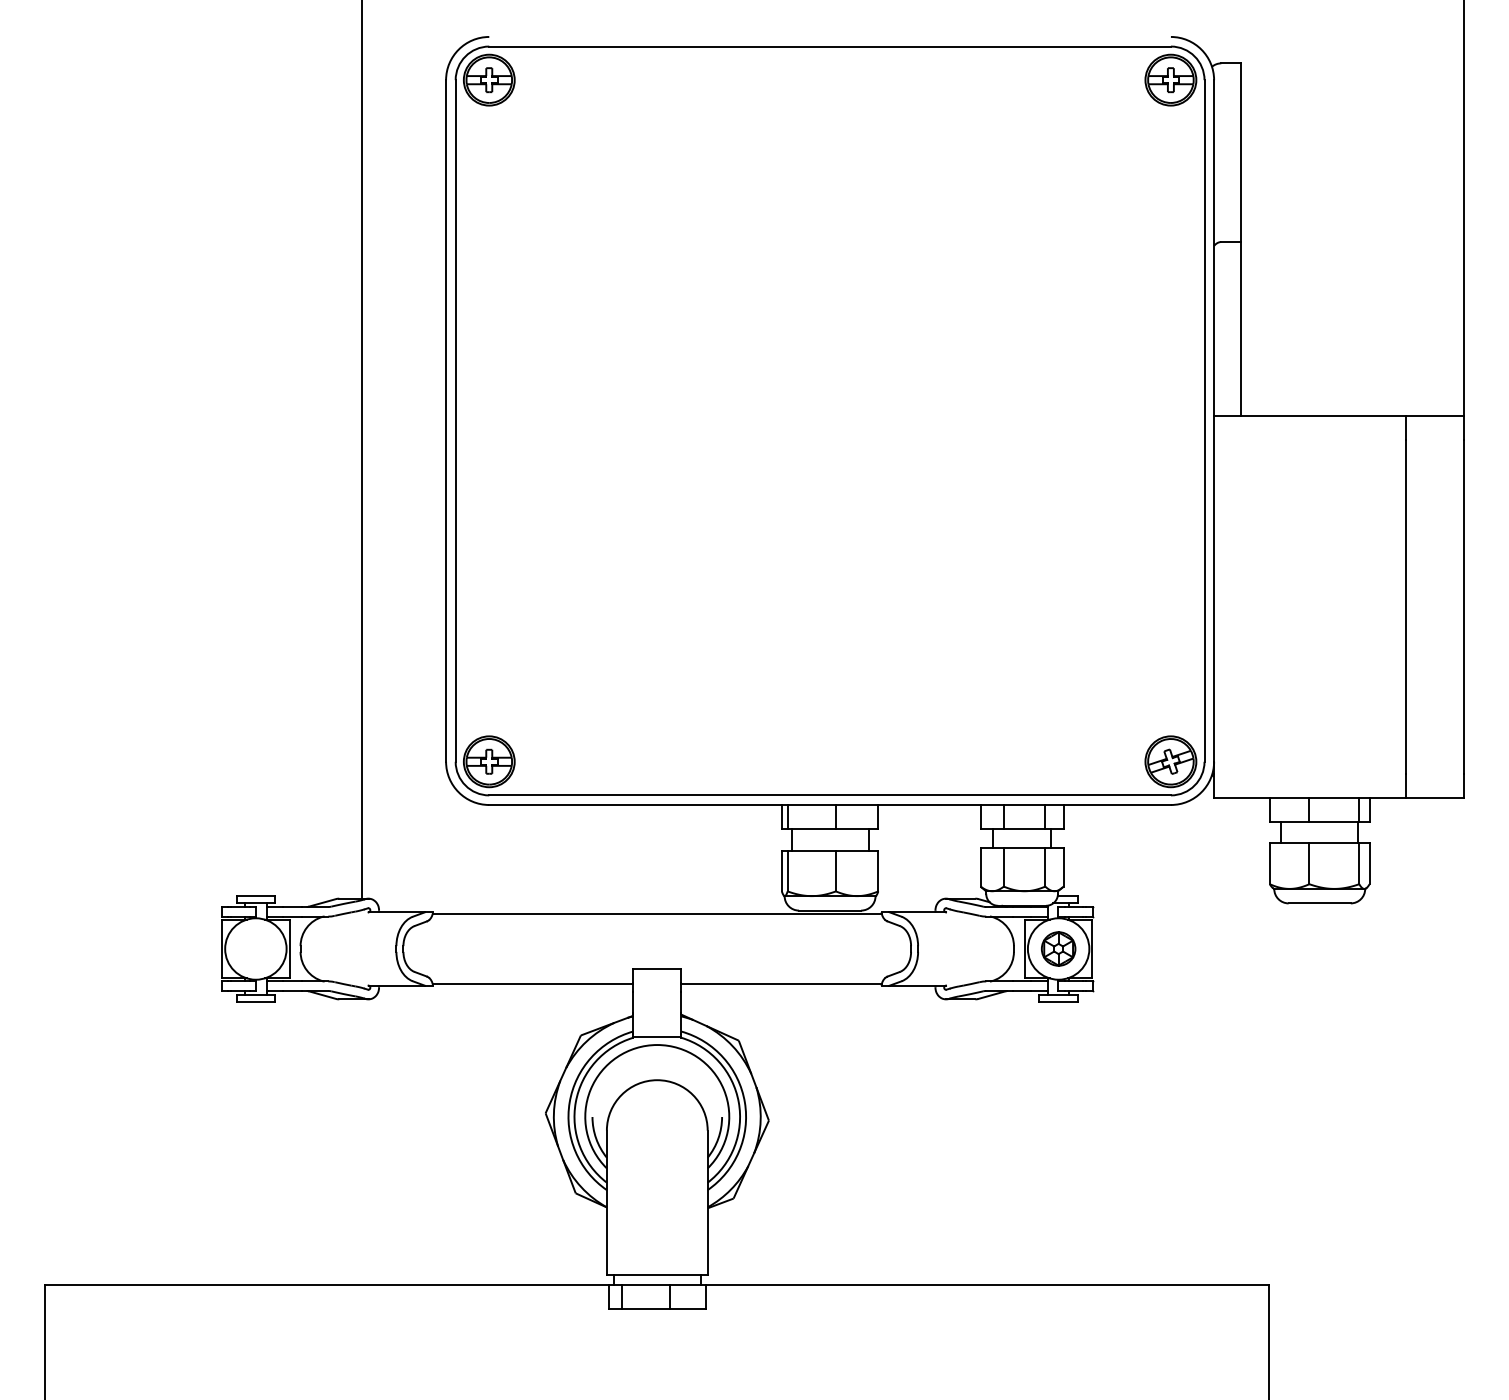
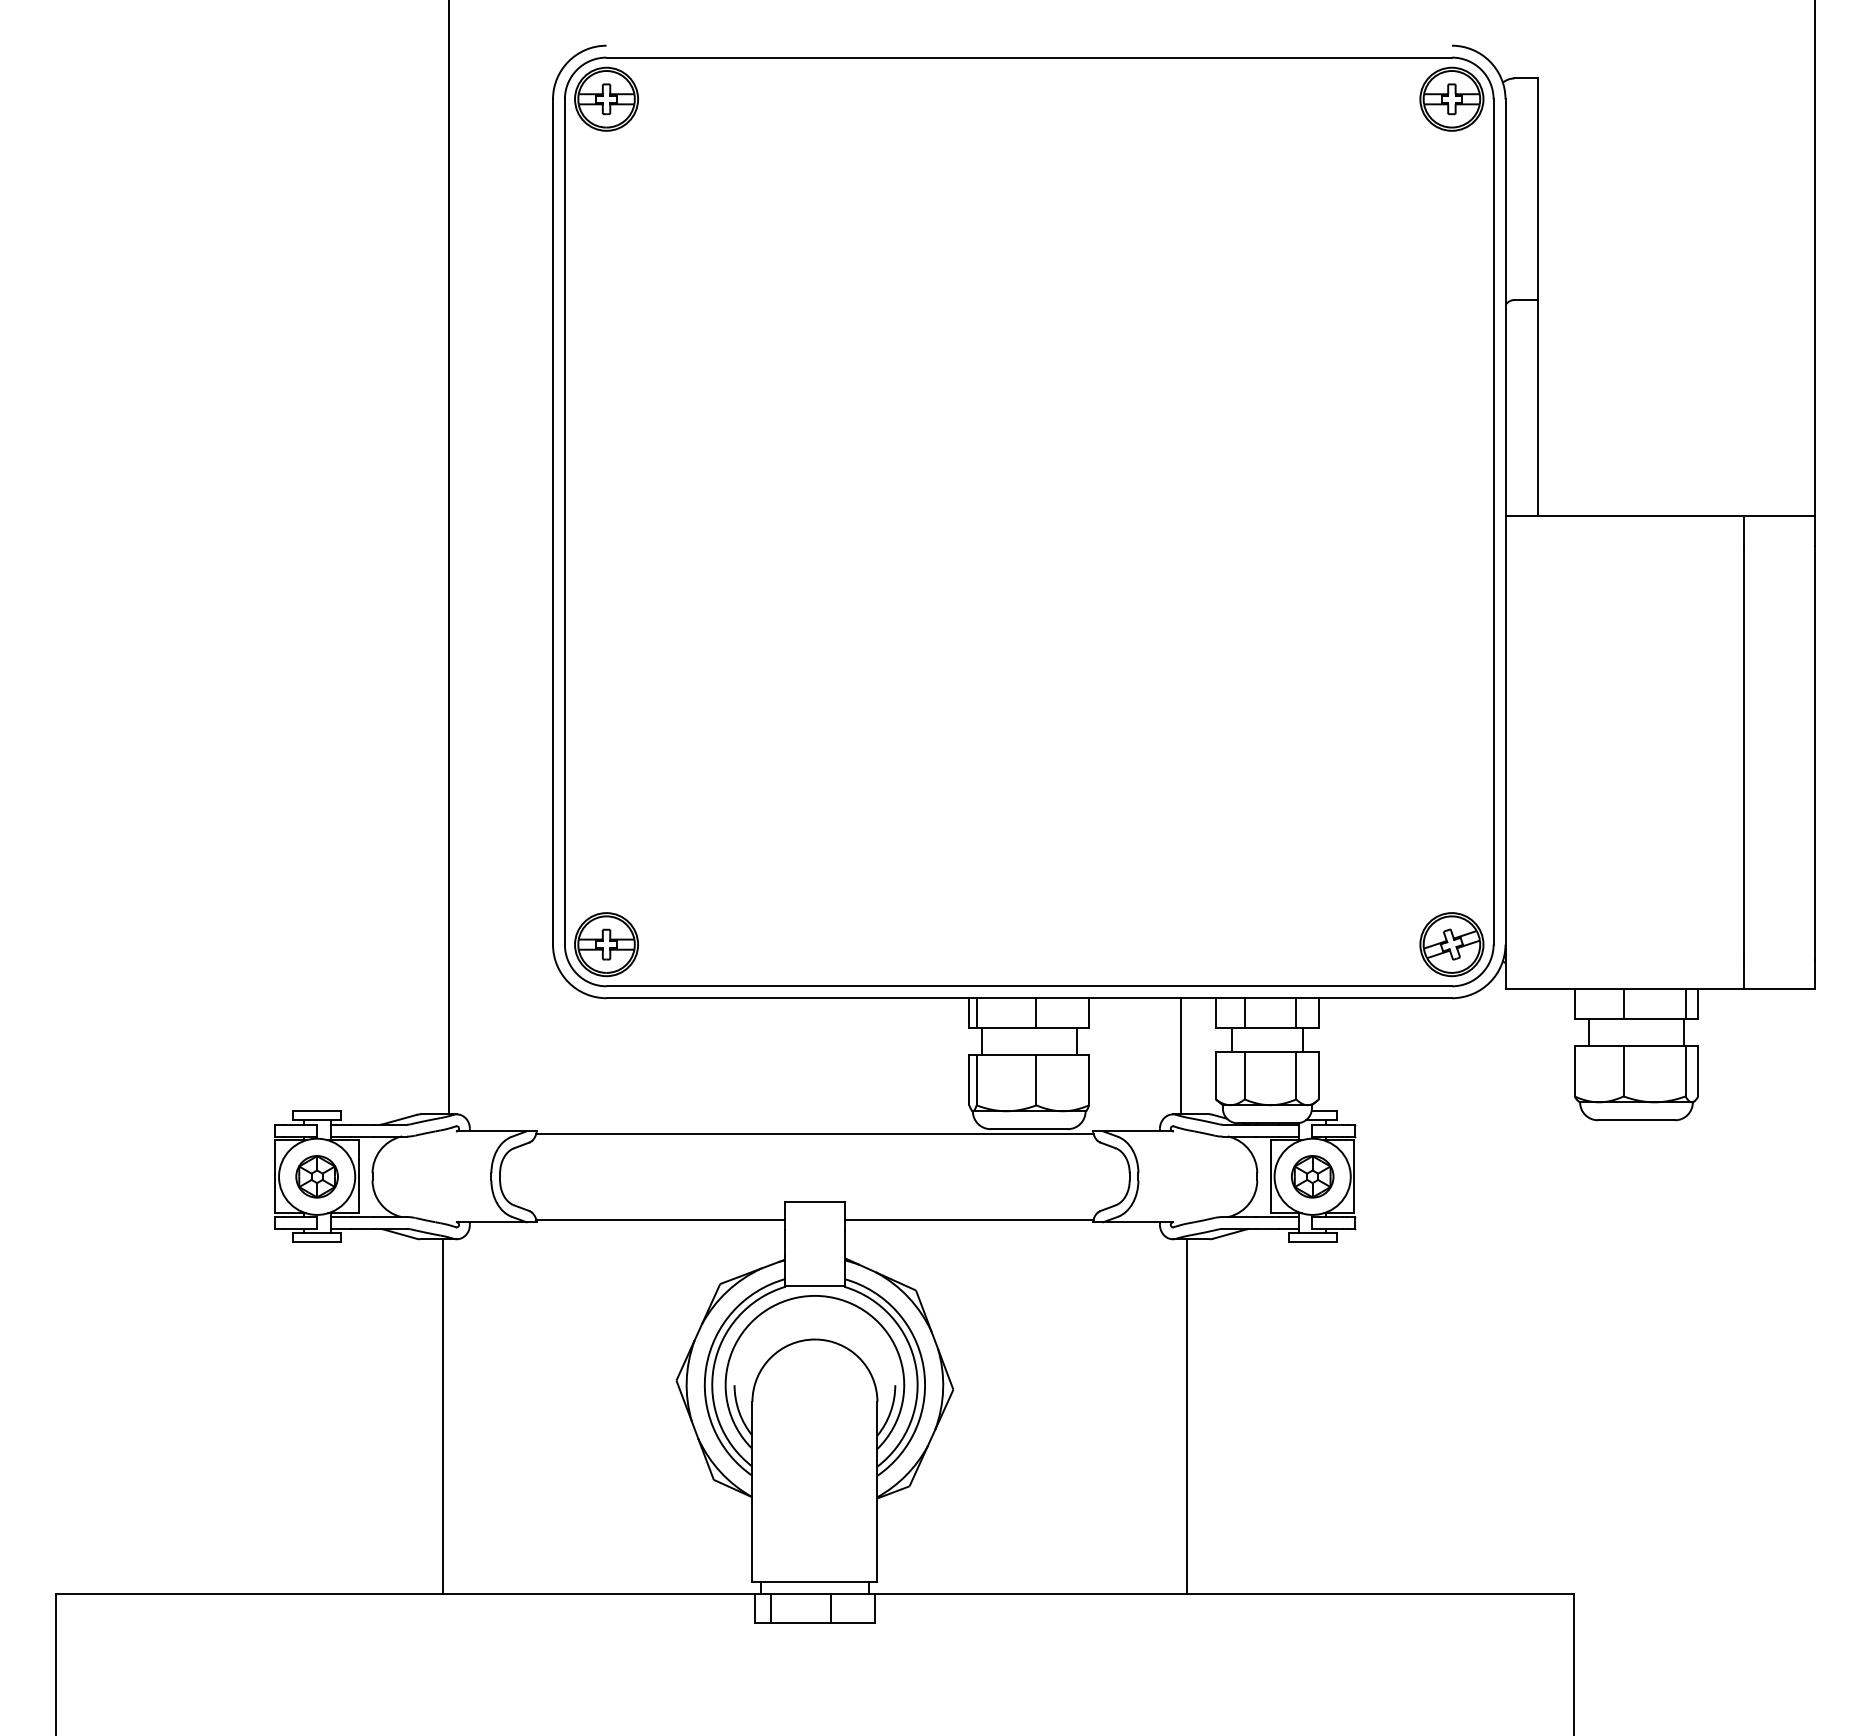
line: (952, 851) -> (1181, 1055), added
part: (255, 948) -> (316, 1176), added
line: (357, 1142) -> (443, 1416), added
line: (957, 1142) -> (1187, 1416), added

